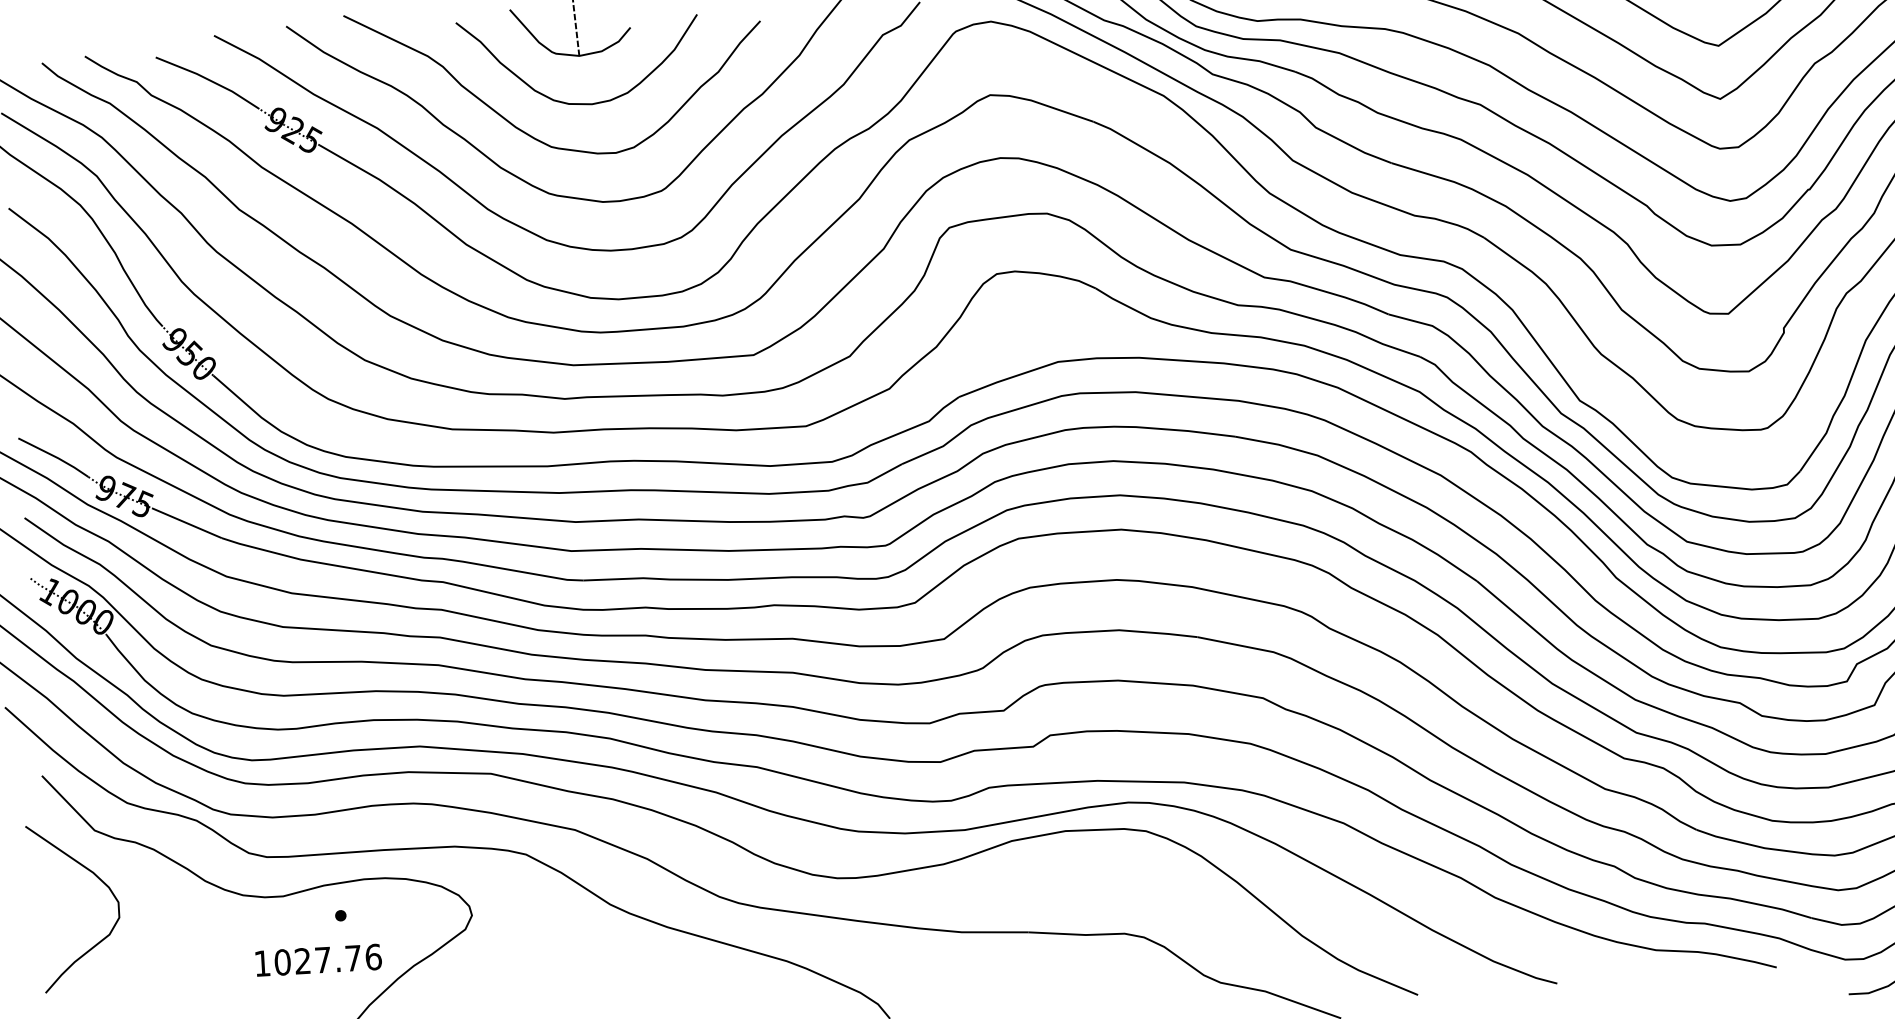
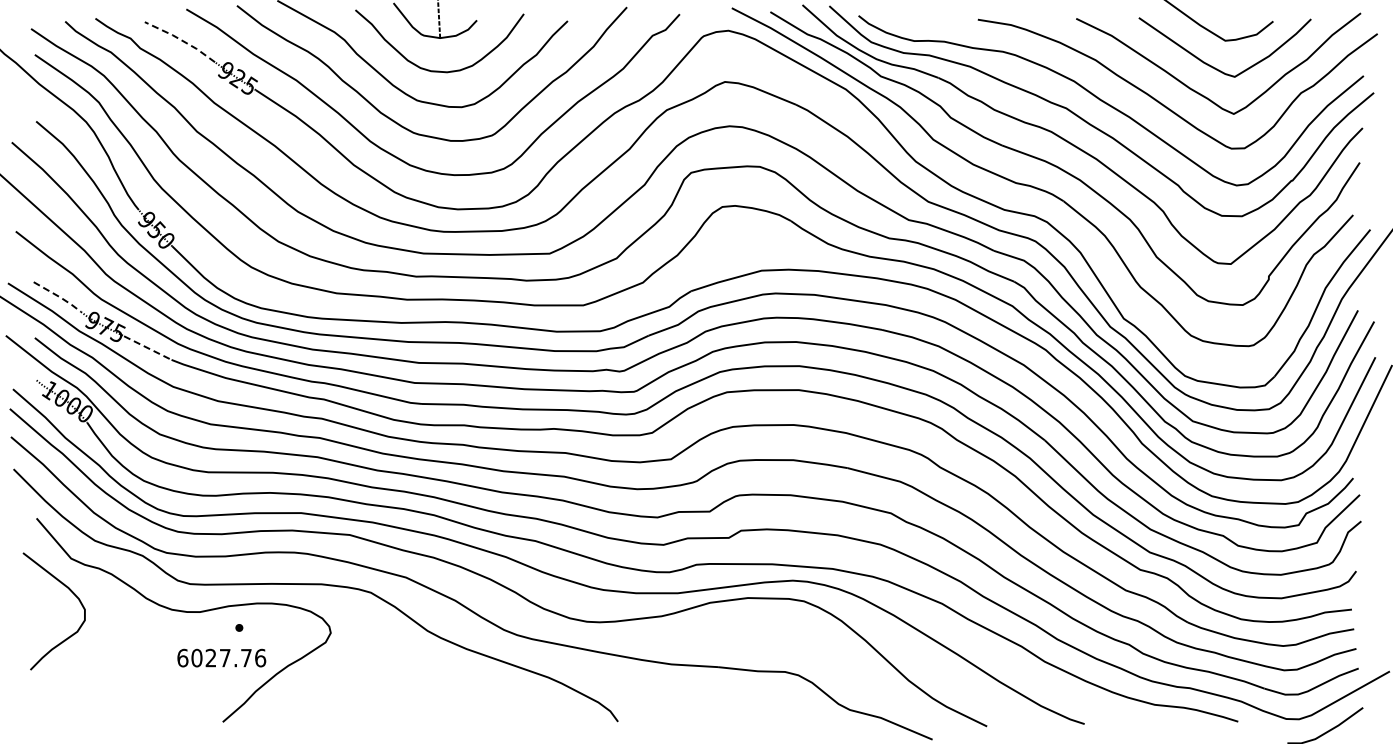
line: (209, 80) -> (181, 40), solid -> dashed
line: (56, 456) -> (59, 296), solid -> dashed
line: (186, 523) -> (147, 348), solid -> dashed
text: (261, 962) -> (182, 657), 1027.76 -> 6027.76

